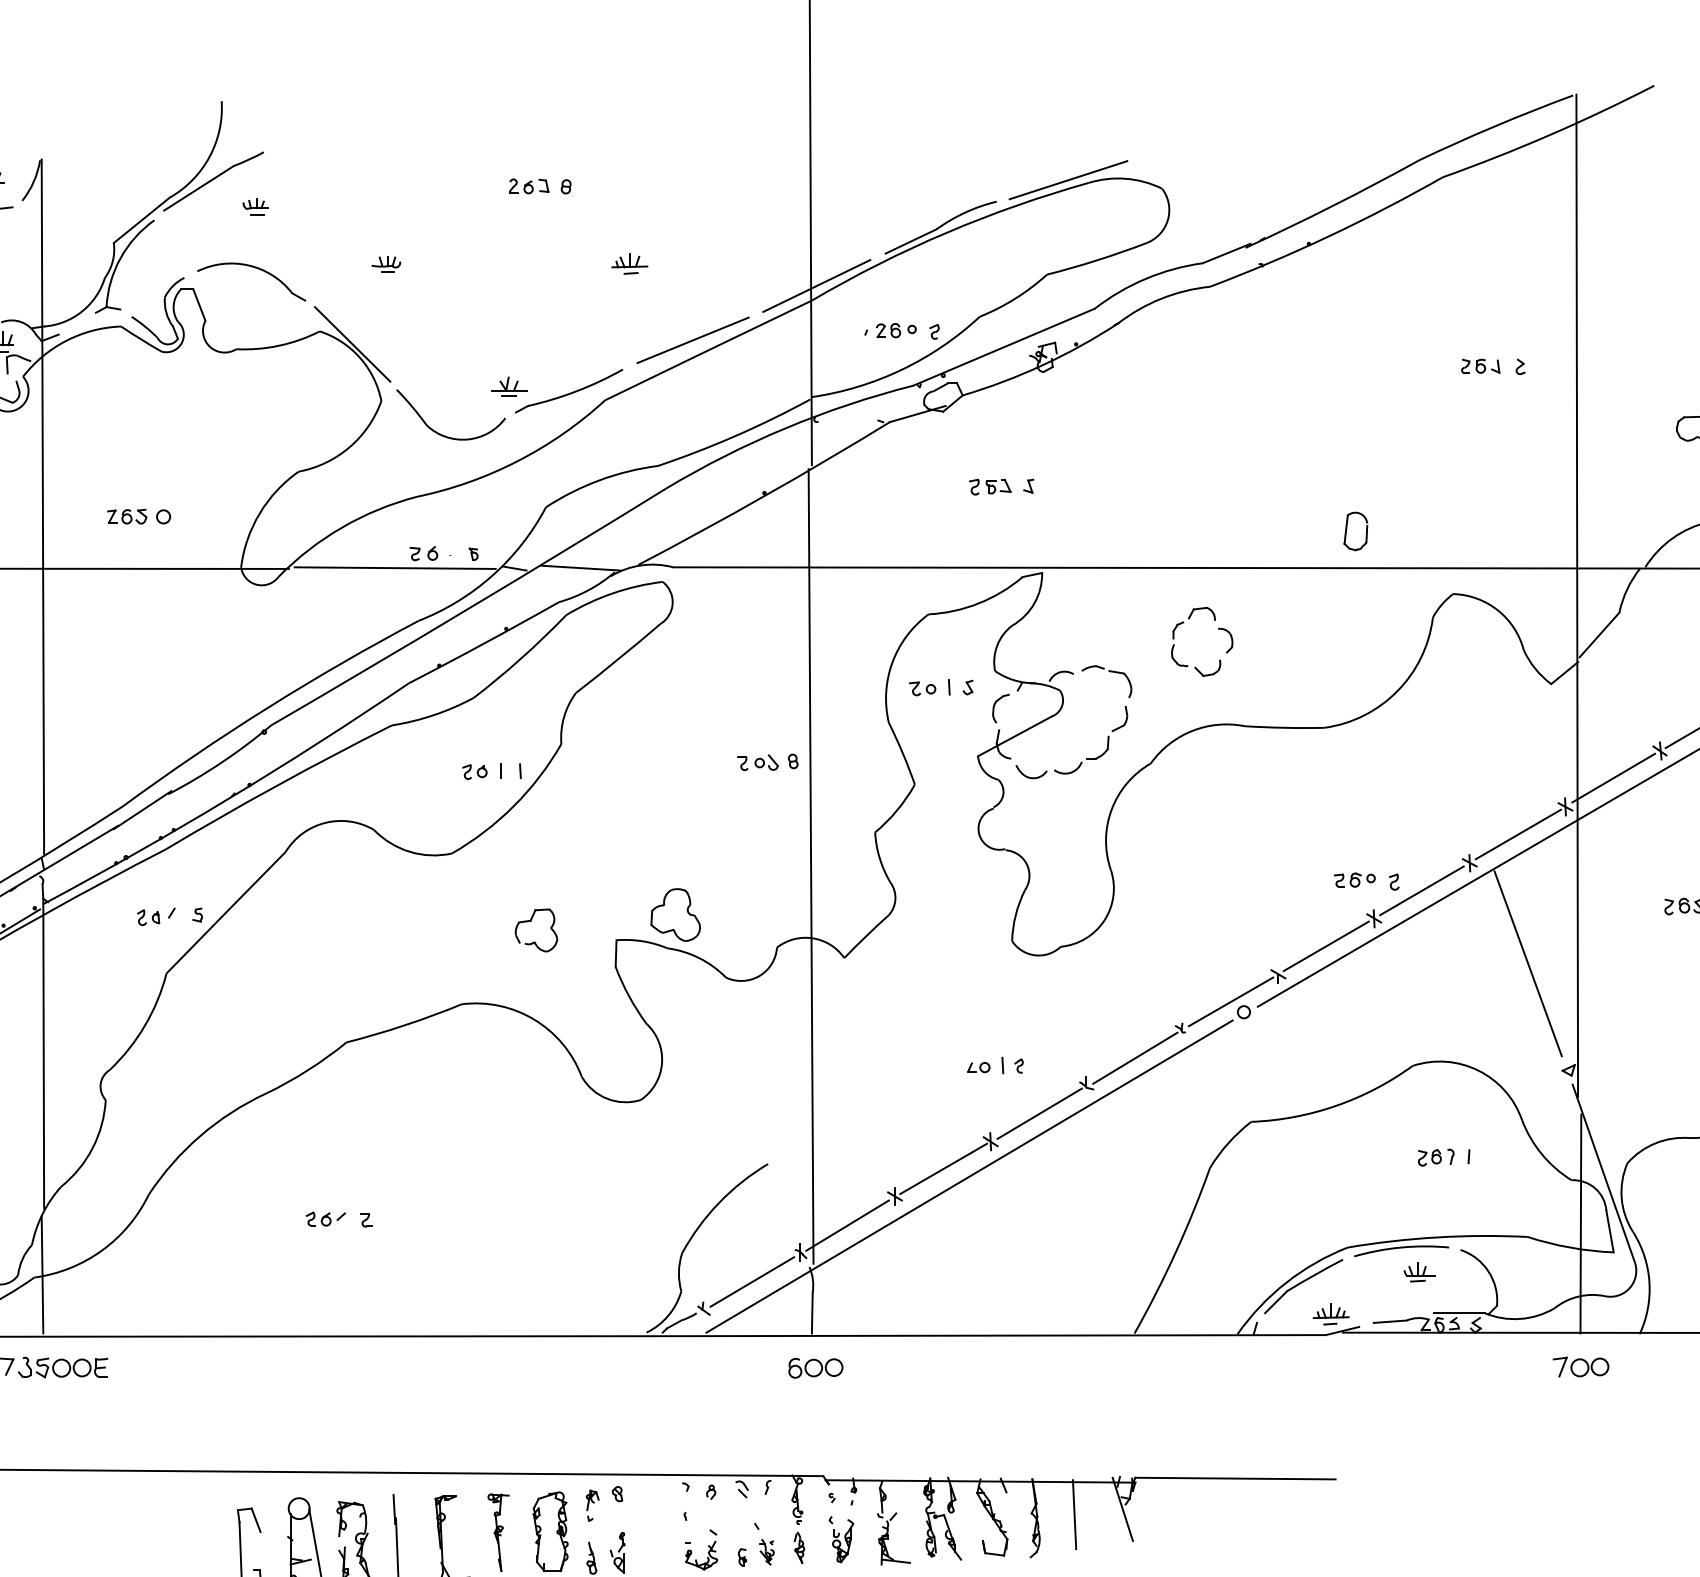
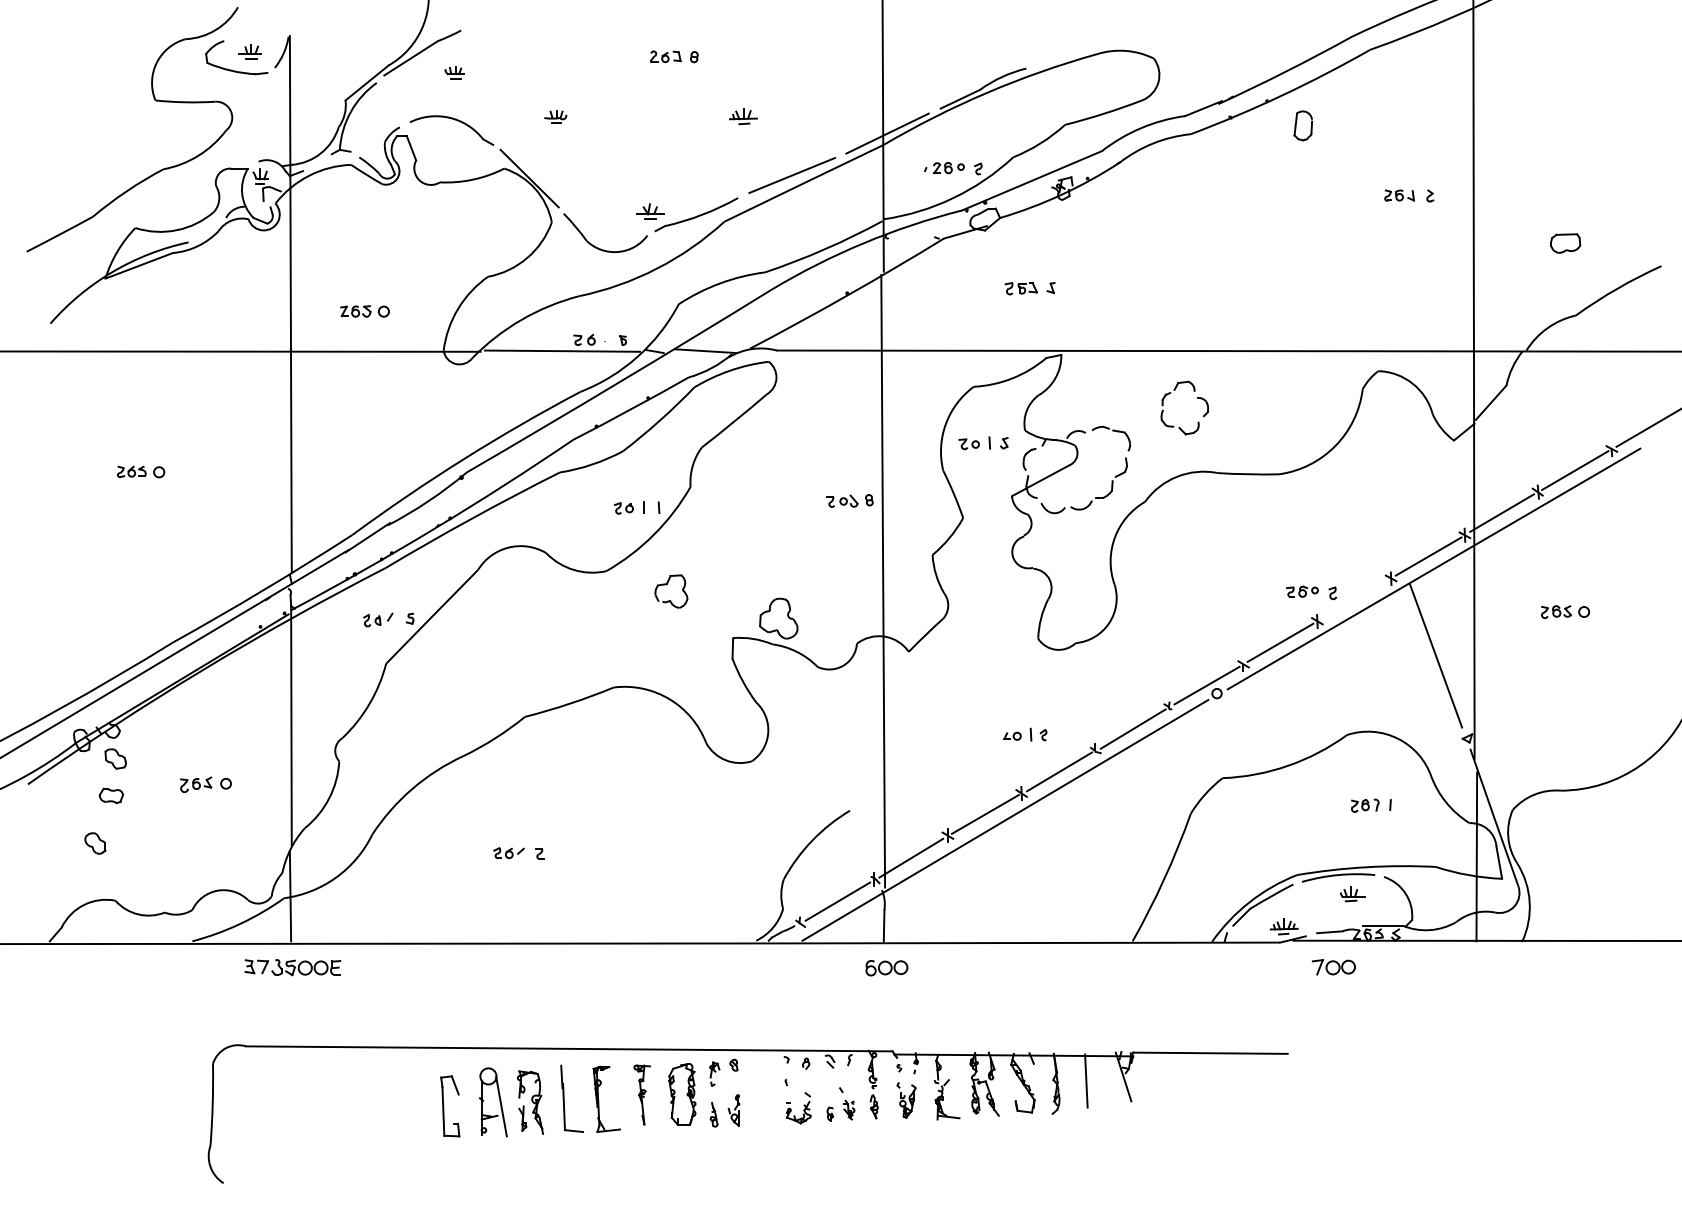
line: (1068, 179) -> (1081, 51), removed
part: (1354, 530) -> (1302, 125), moved
line: (1422, 890) -> (1354, 599), removed
part: (531, 922) -> (667, 585), moved
part: (1580, 1367) -> (1333, 967), moved

